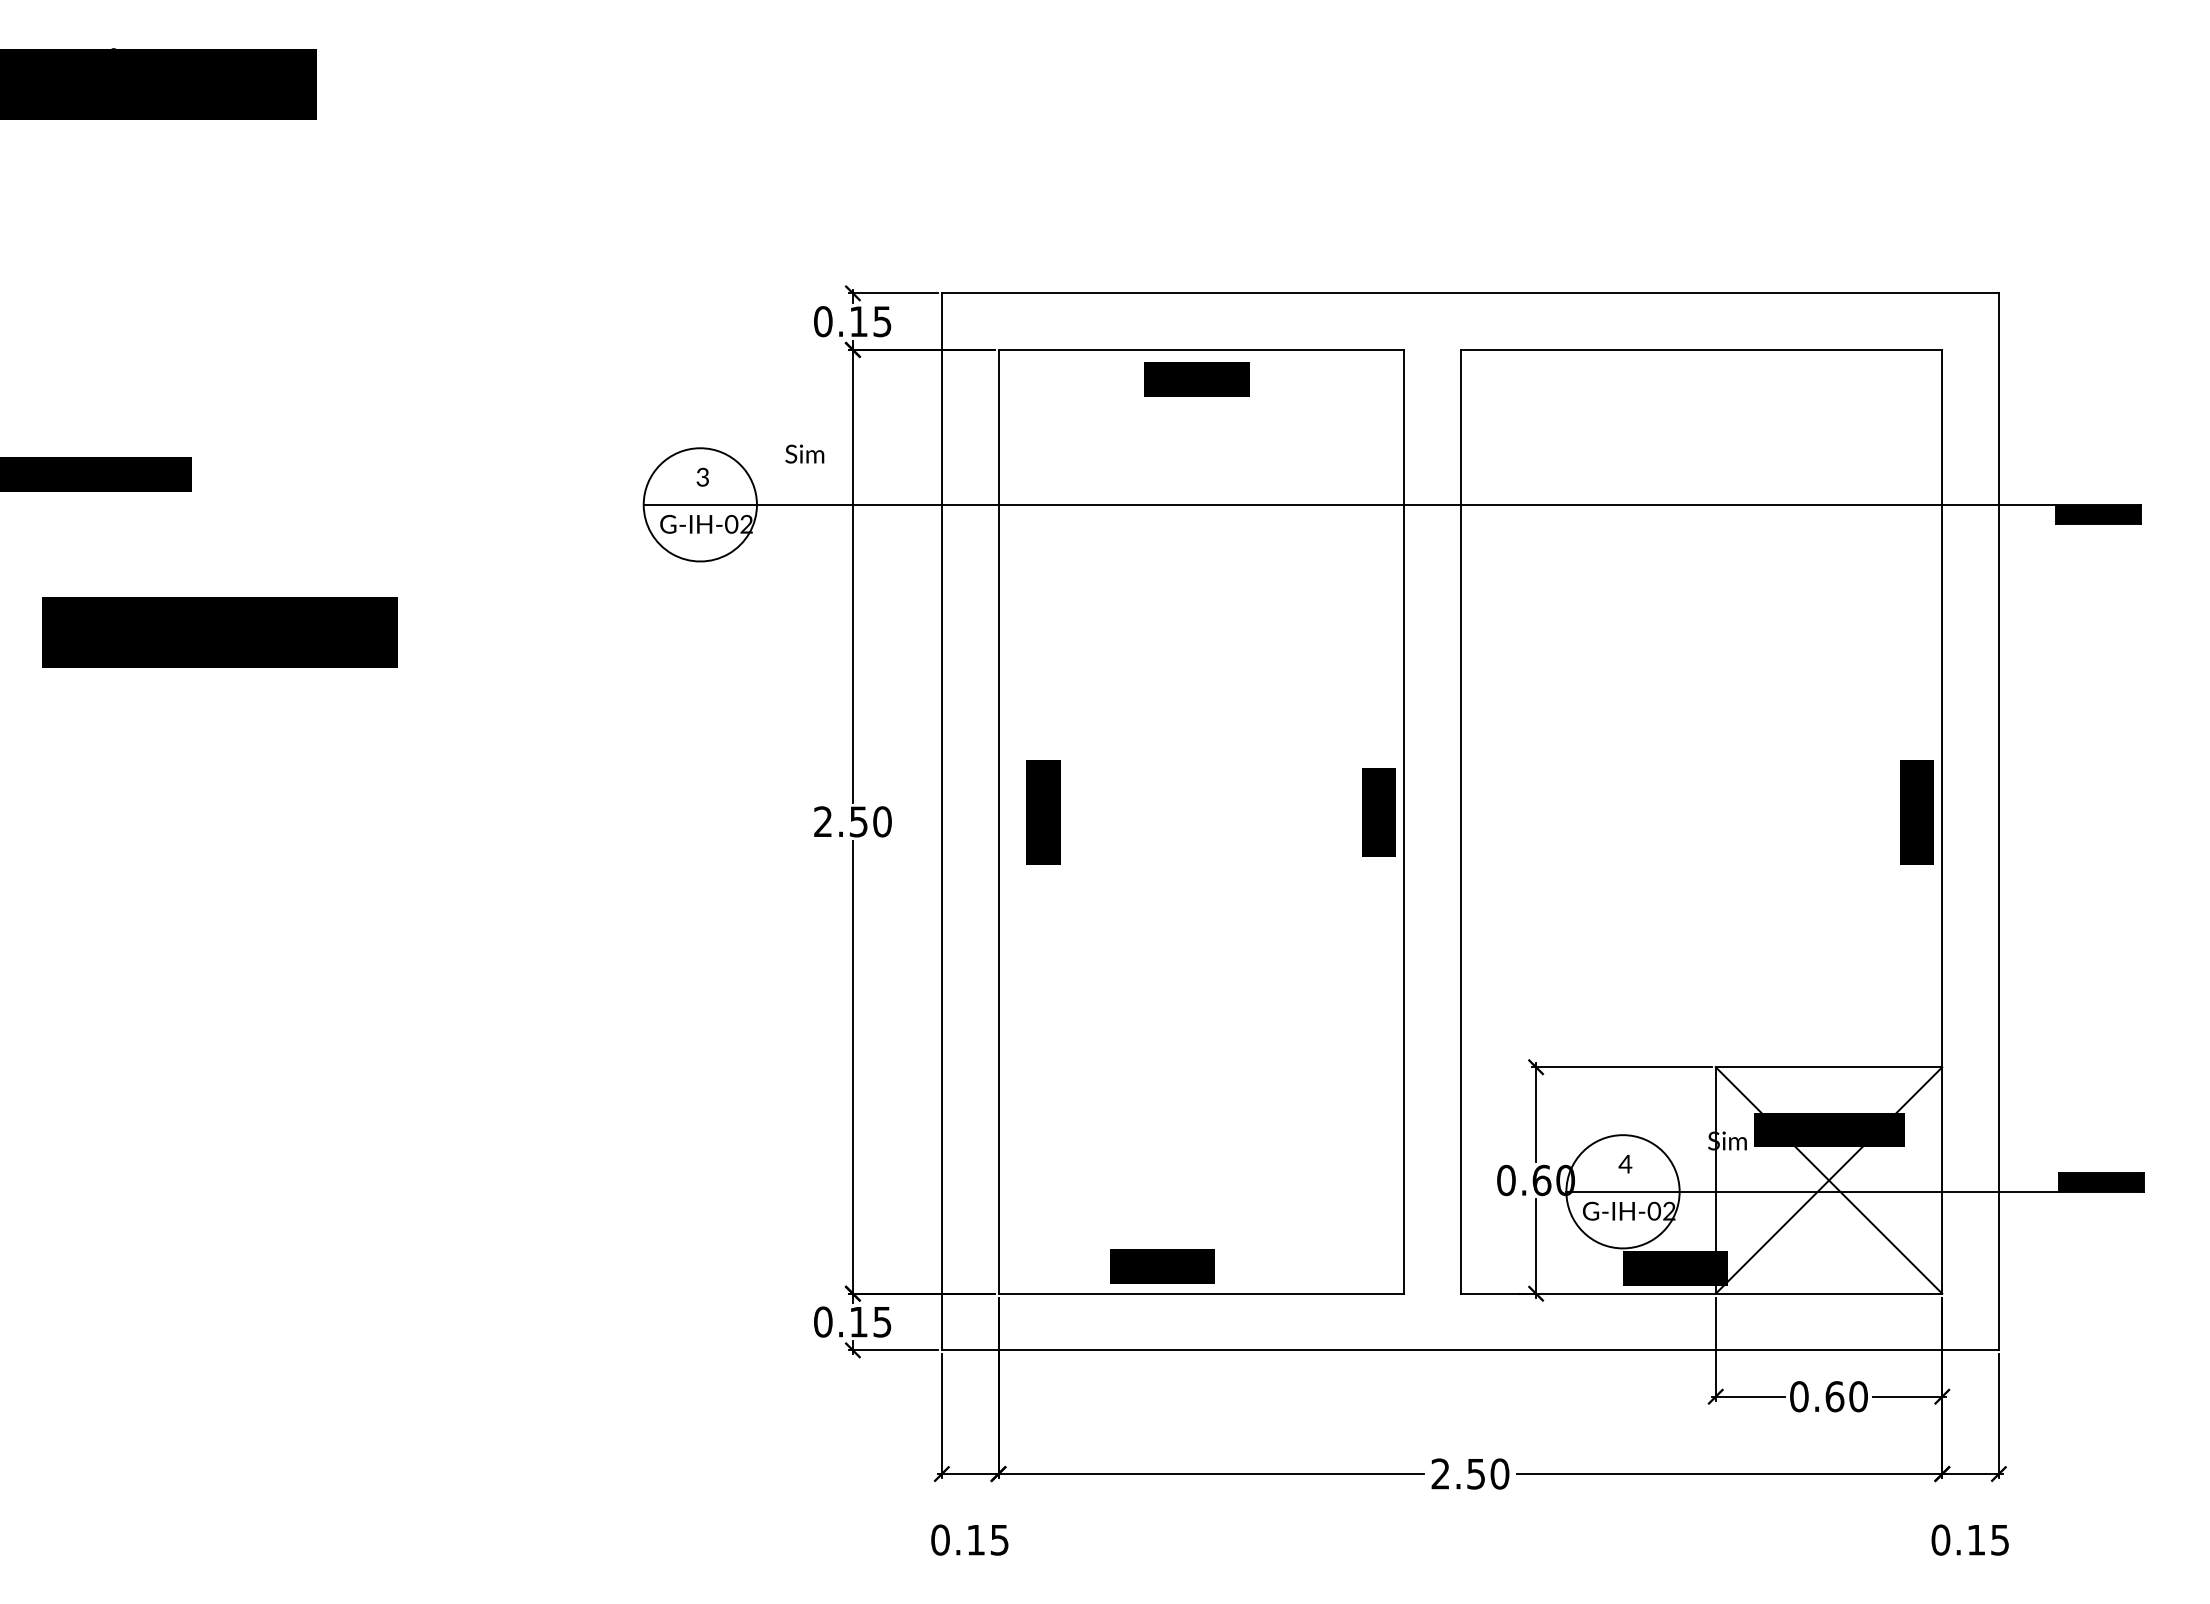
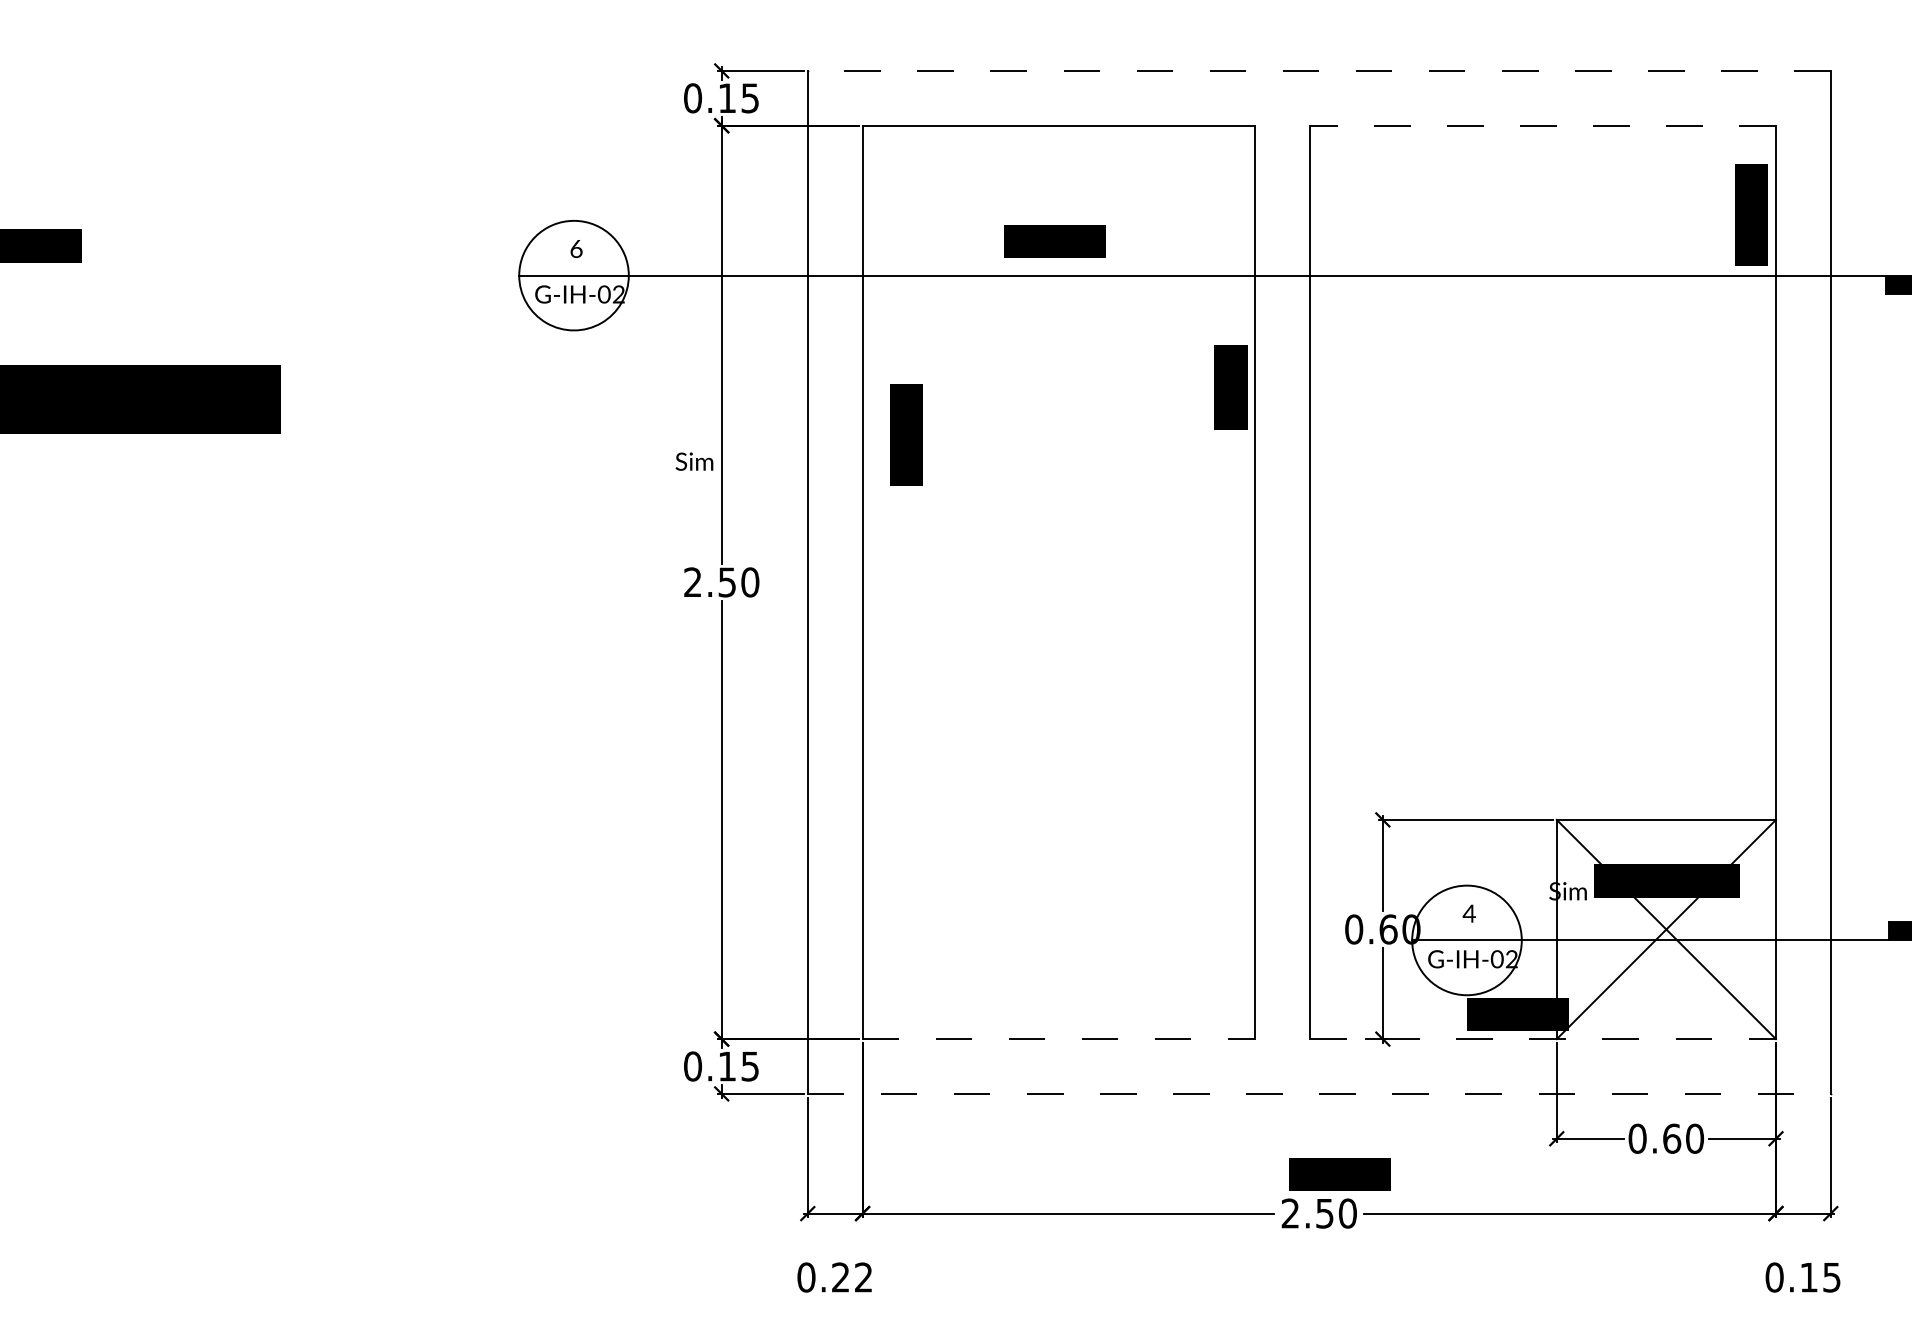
line: (1470, 293) -> (1319, 71), solid -> dashed
line: (1701, 349) -> (1542, 125), solid -> dashed
text: (1196, 379) -> (1054, 241), moved
text: (804, 453) -> (694, 461), moved
text: (702, 476) -> (576, 248), 3 -> 6
text: (1043, 812) -> (906, 434), moved
text: (1378, 812) -> (1230, 387), moved
text: (1916, 812) -> (1751, 215), moved
text: (1162, 1266) -> (1339, 1174), moved
line: (1201, 1293) -> (1059, 1038), solid -> dashed
line: (1701, 1293) -> (1542, 1038), solid -> dashed
line: (1470, 1350) -> (1319, 1094), solid -> dashed
text: (987, 1539) -> (851, 1276), 0.15 -> 0.22

